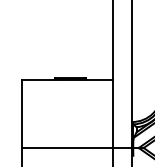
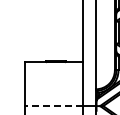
line: (66, 148) -> (53, 106), solid -> dashed

